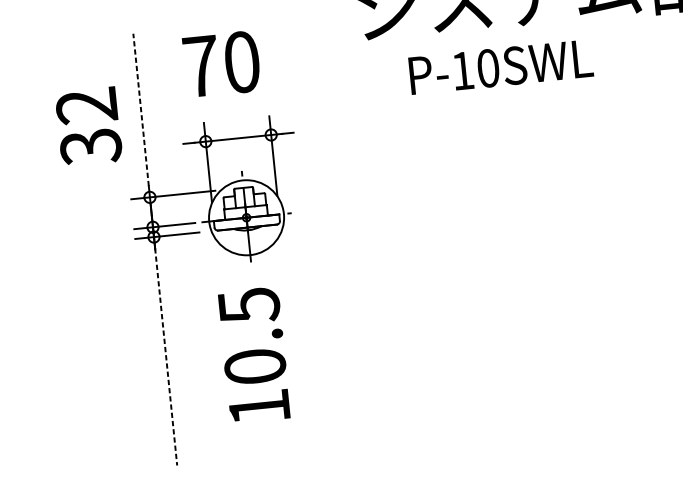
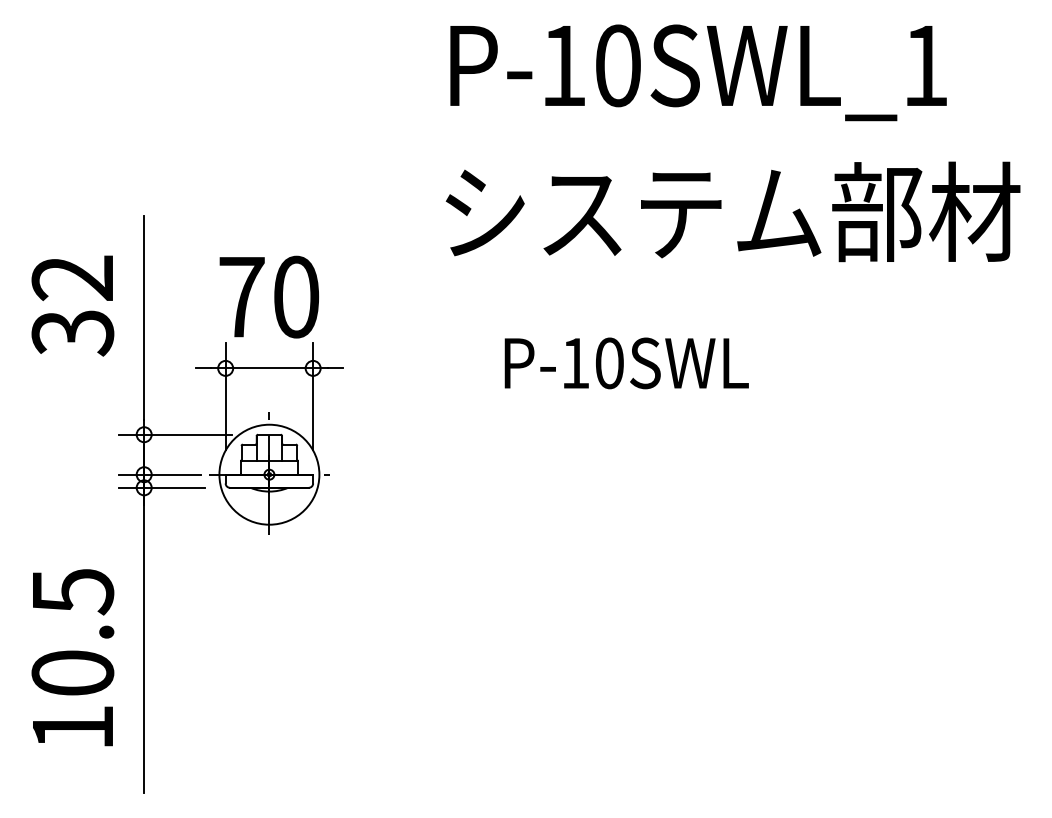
text: (221, 63) -> (268, 296), moved
text: (500, 67) -> (626, 363), moved
line: (141, 109) -> (144, 317), dashed -> solid
text: (88, 126) -> (72, 305), moved
text: (253, 355) -> (72, 657), moved
line: (166, 357) -> (144, 648), dashed -> solid

